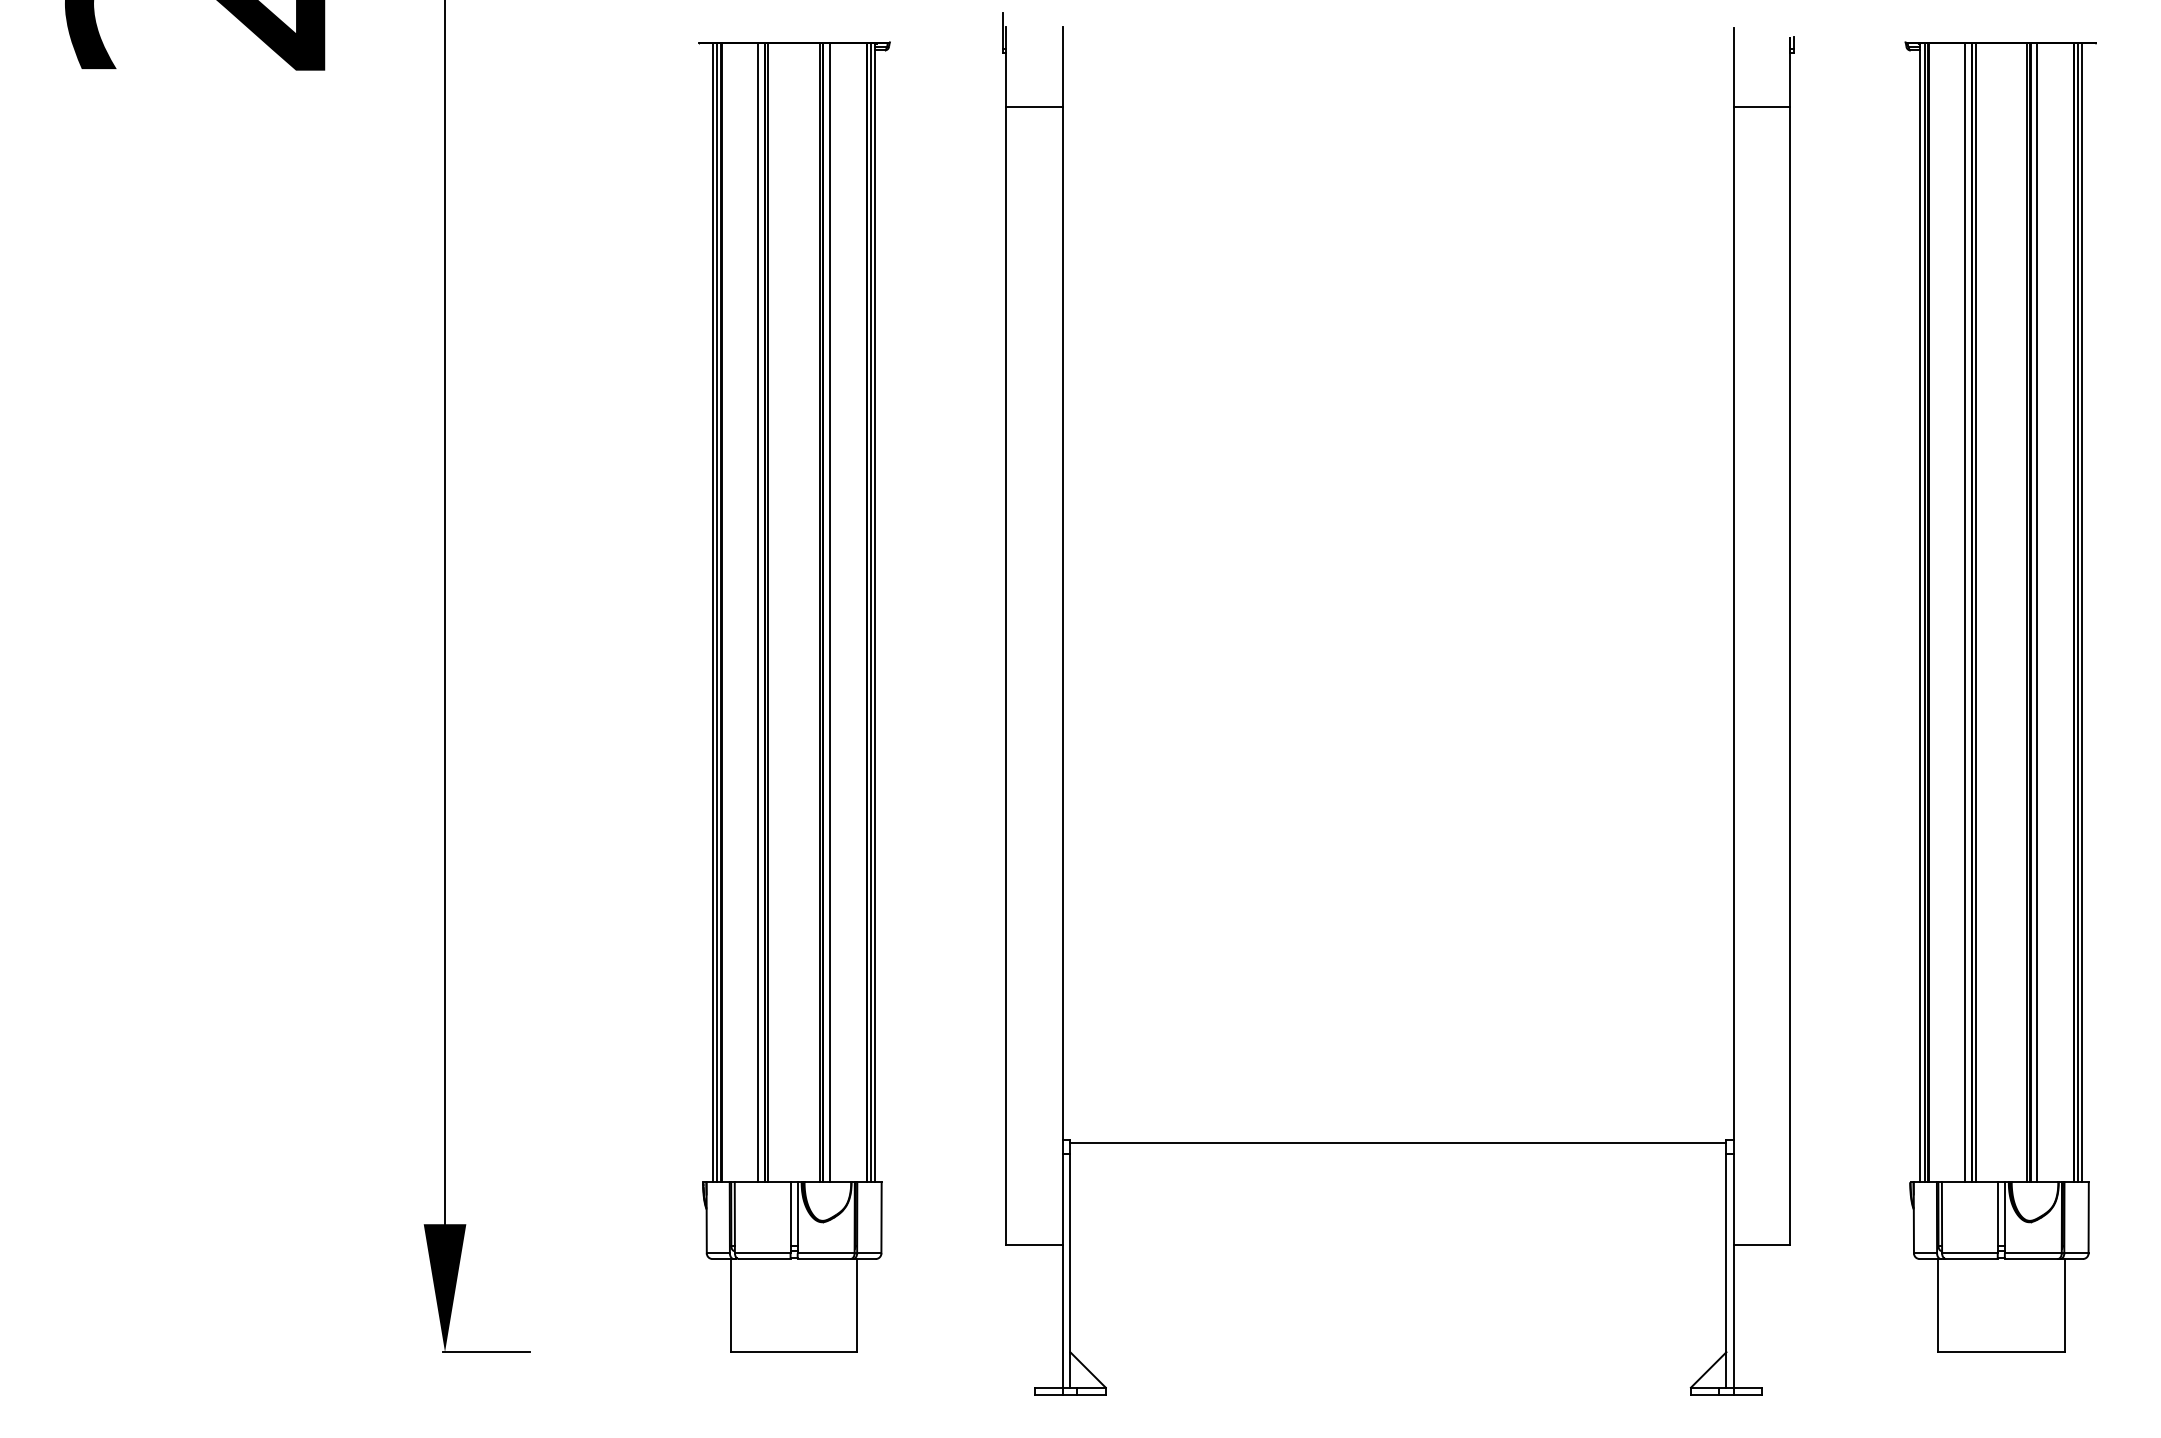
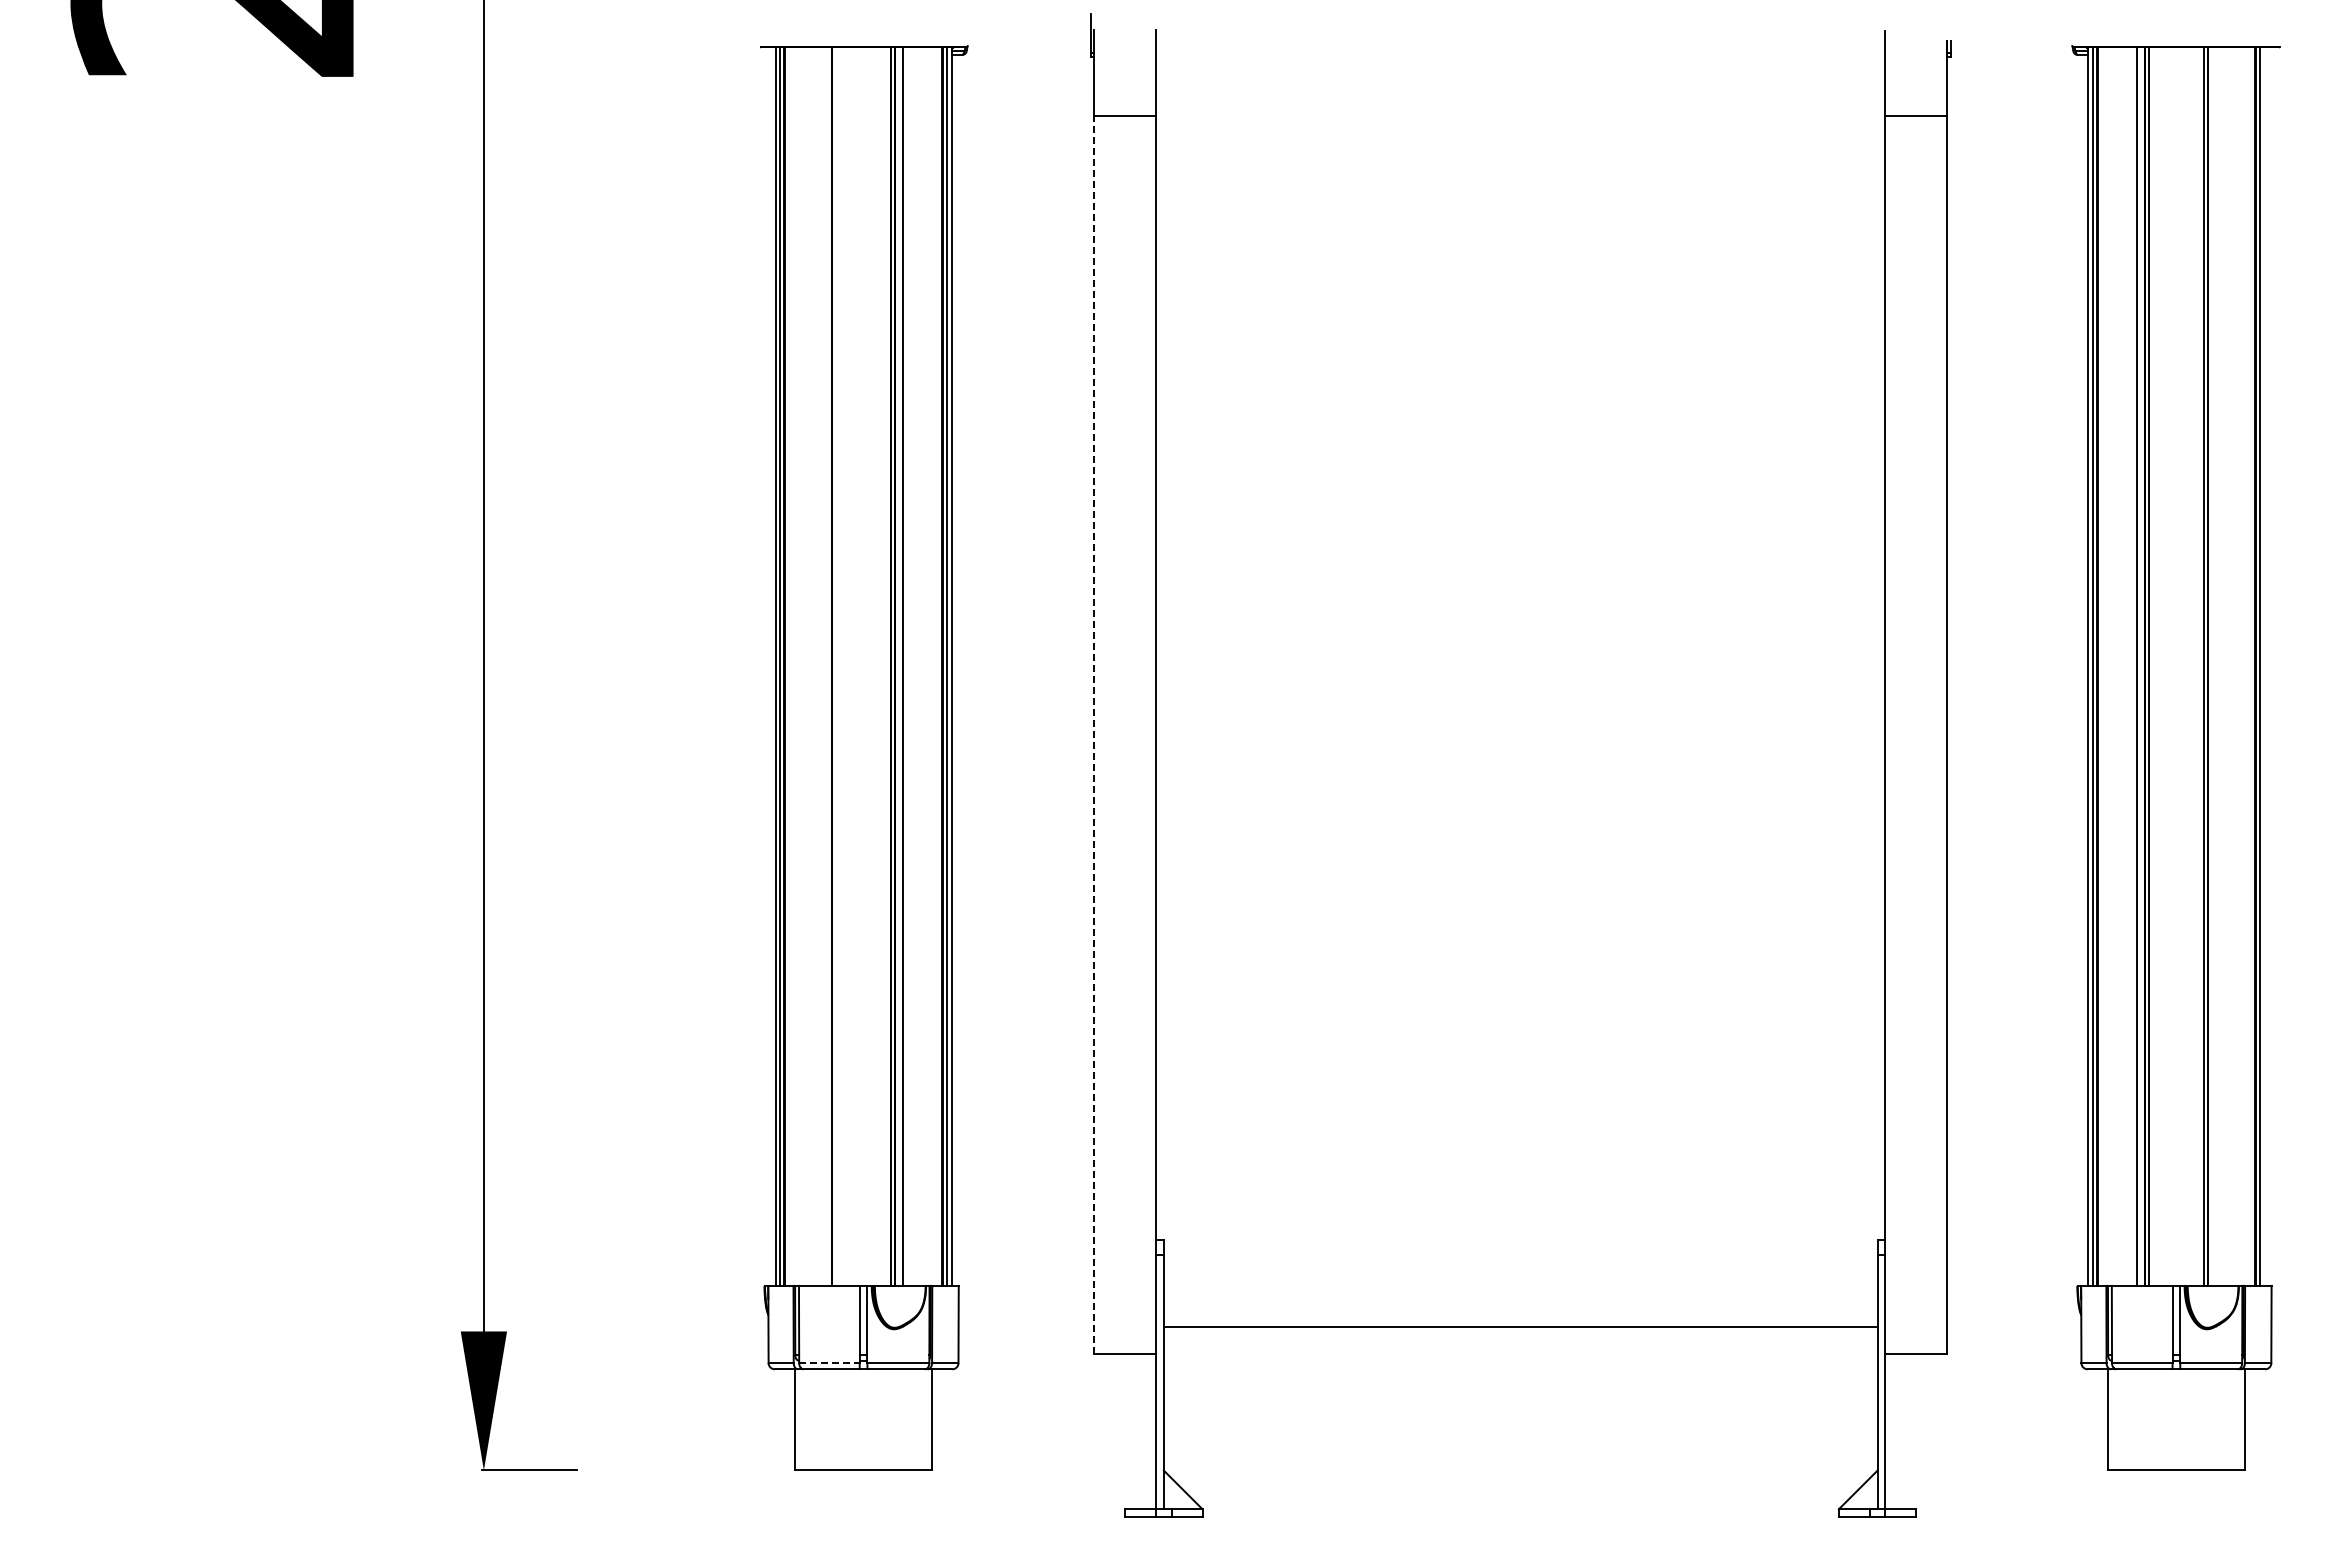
line: (758, 612) -> (824, 666), removed
line: (768, 612) -> (835, 666), removed
line: (2037, 612) -> (2215, 666), removed
line: (2082, 612) -> (2264, 666), removed
line: (1006, 675) -> (1094, 734), solid -> dashed
line: (1398, 1143) -> (1520, 1327), moved
line: (762, 1253) -> (829, 1363), solid -> dashed

